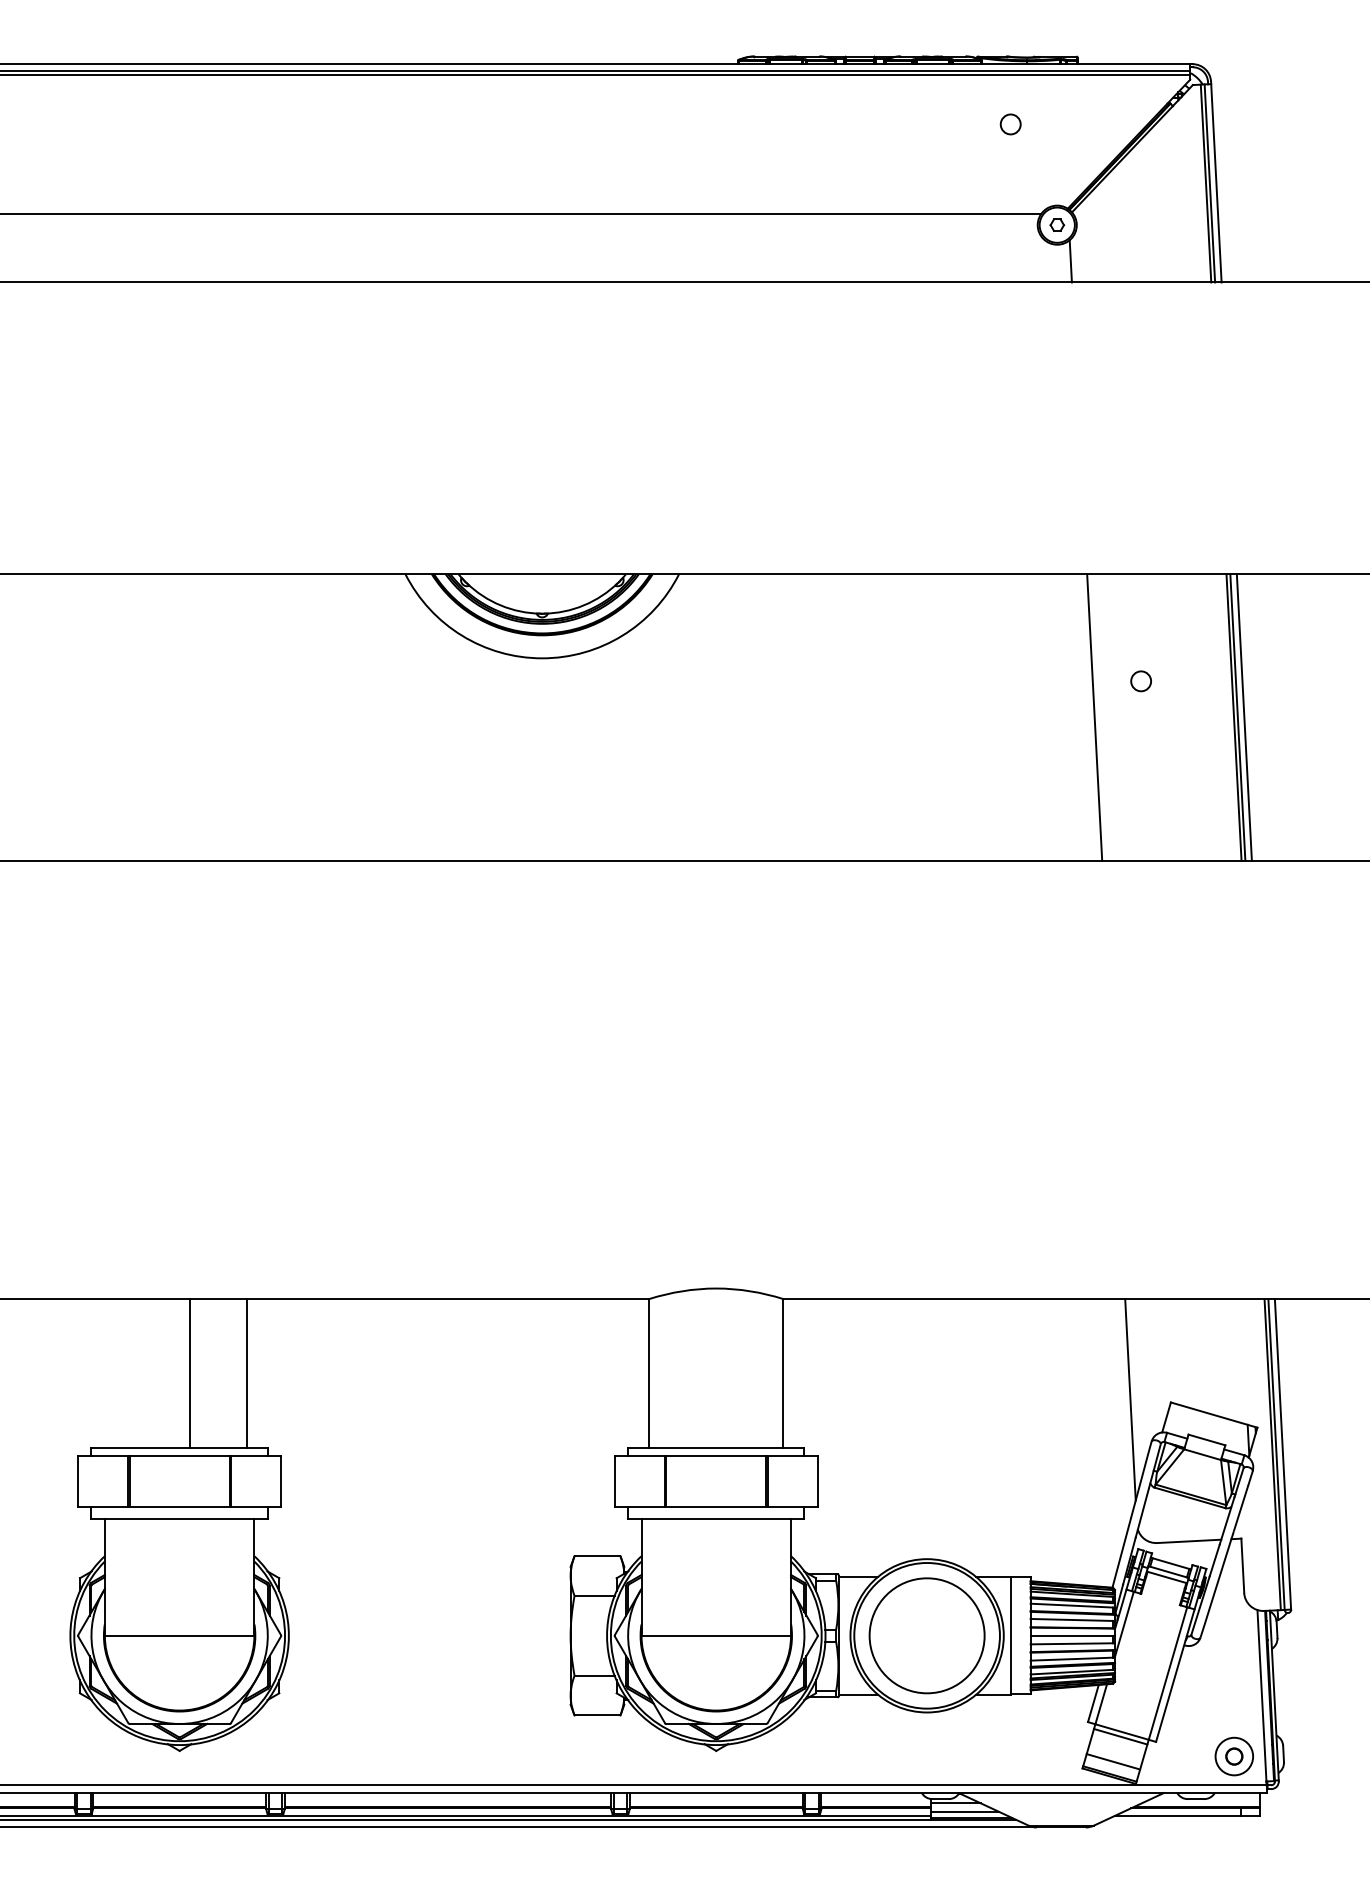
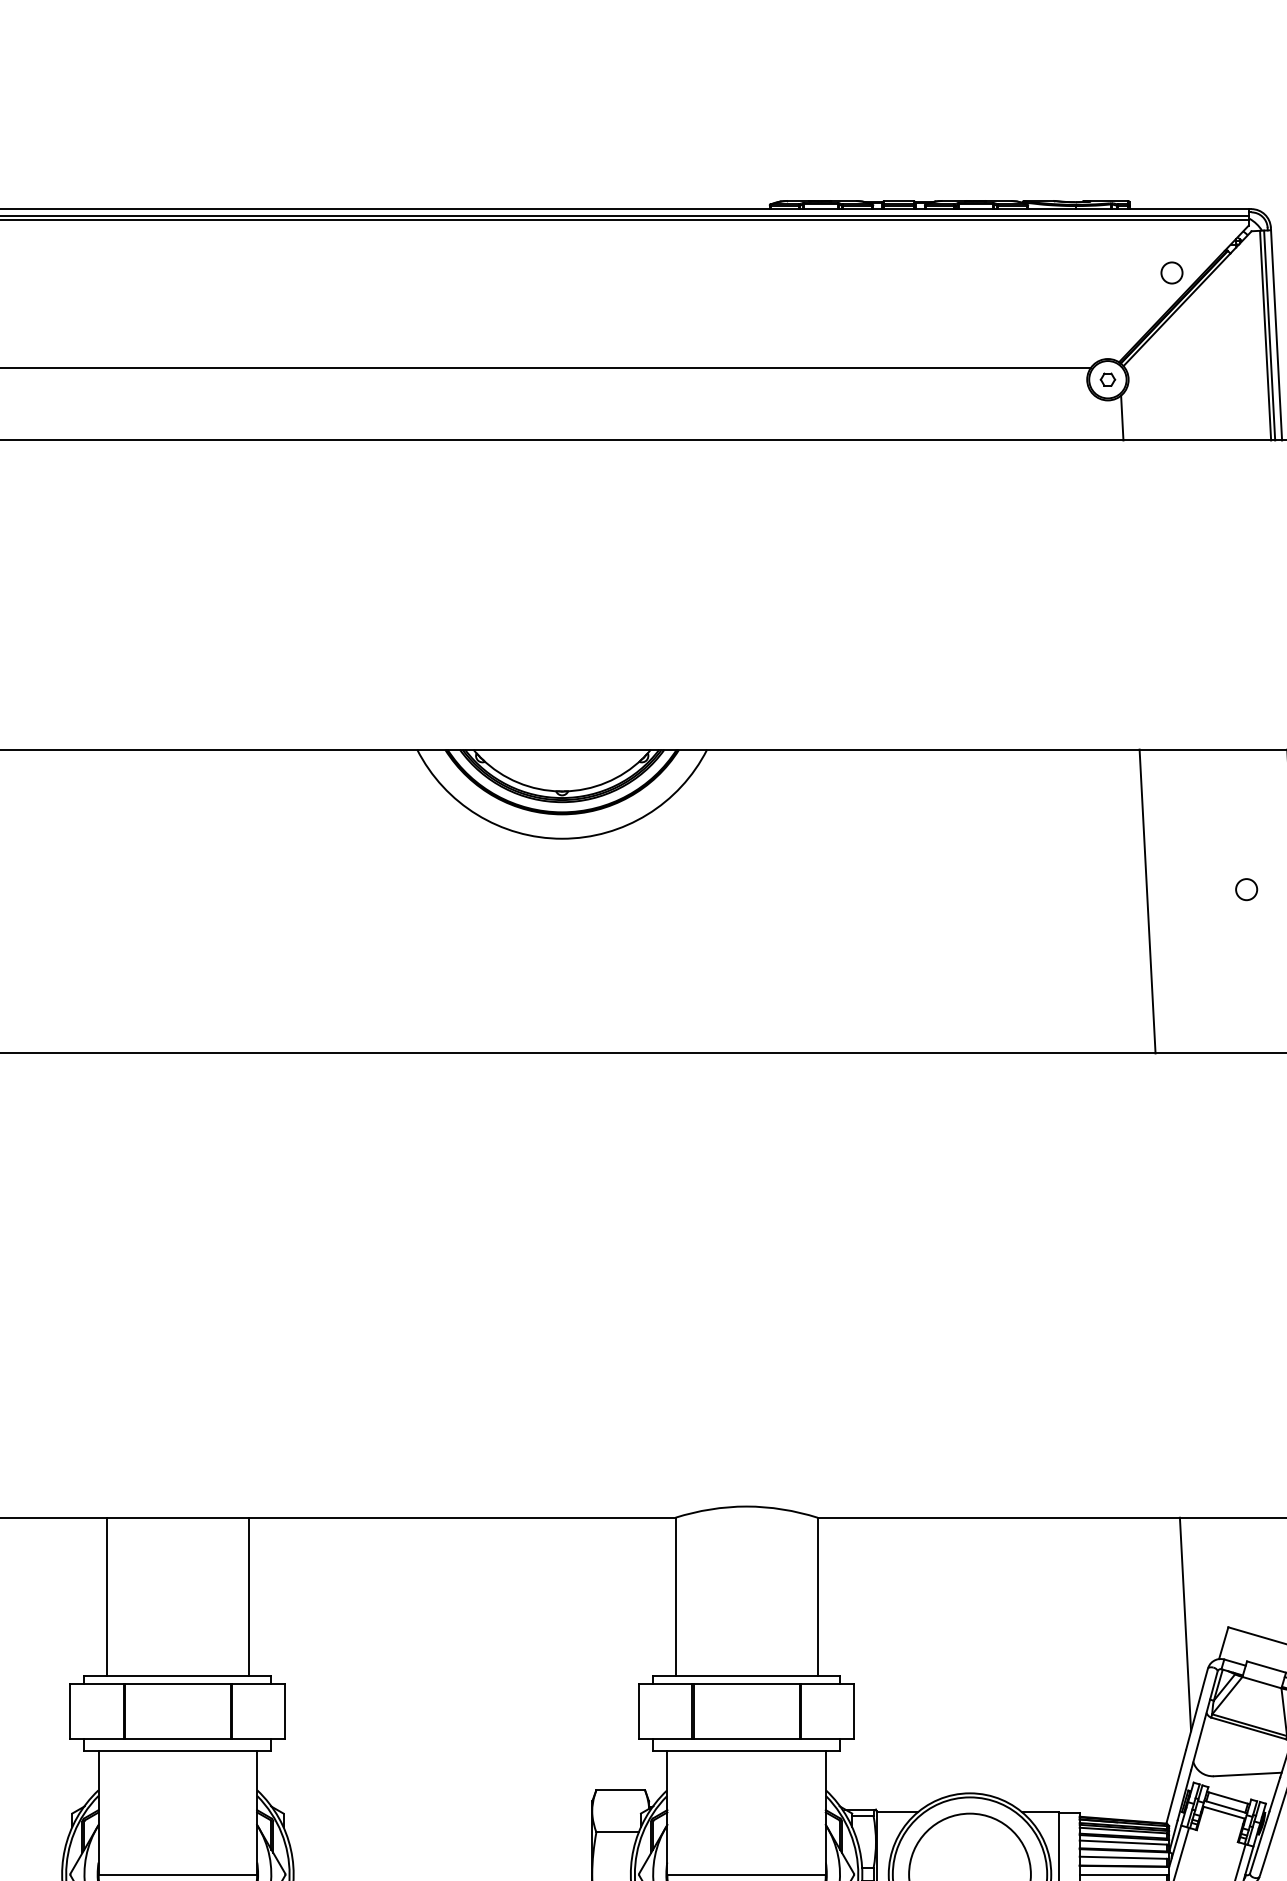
circle: (1010, 124) -> (1171, 273), moved
circle: (1140, 681) -> (1245, 889), moved
line: (189, 1373) -> (106, 1596), moved

